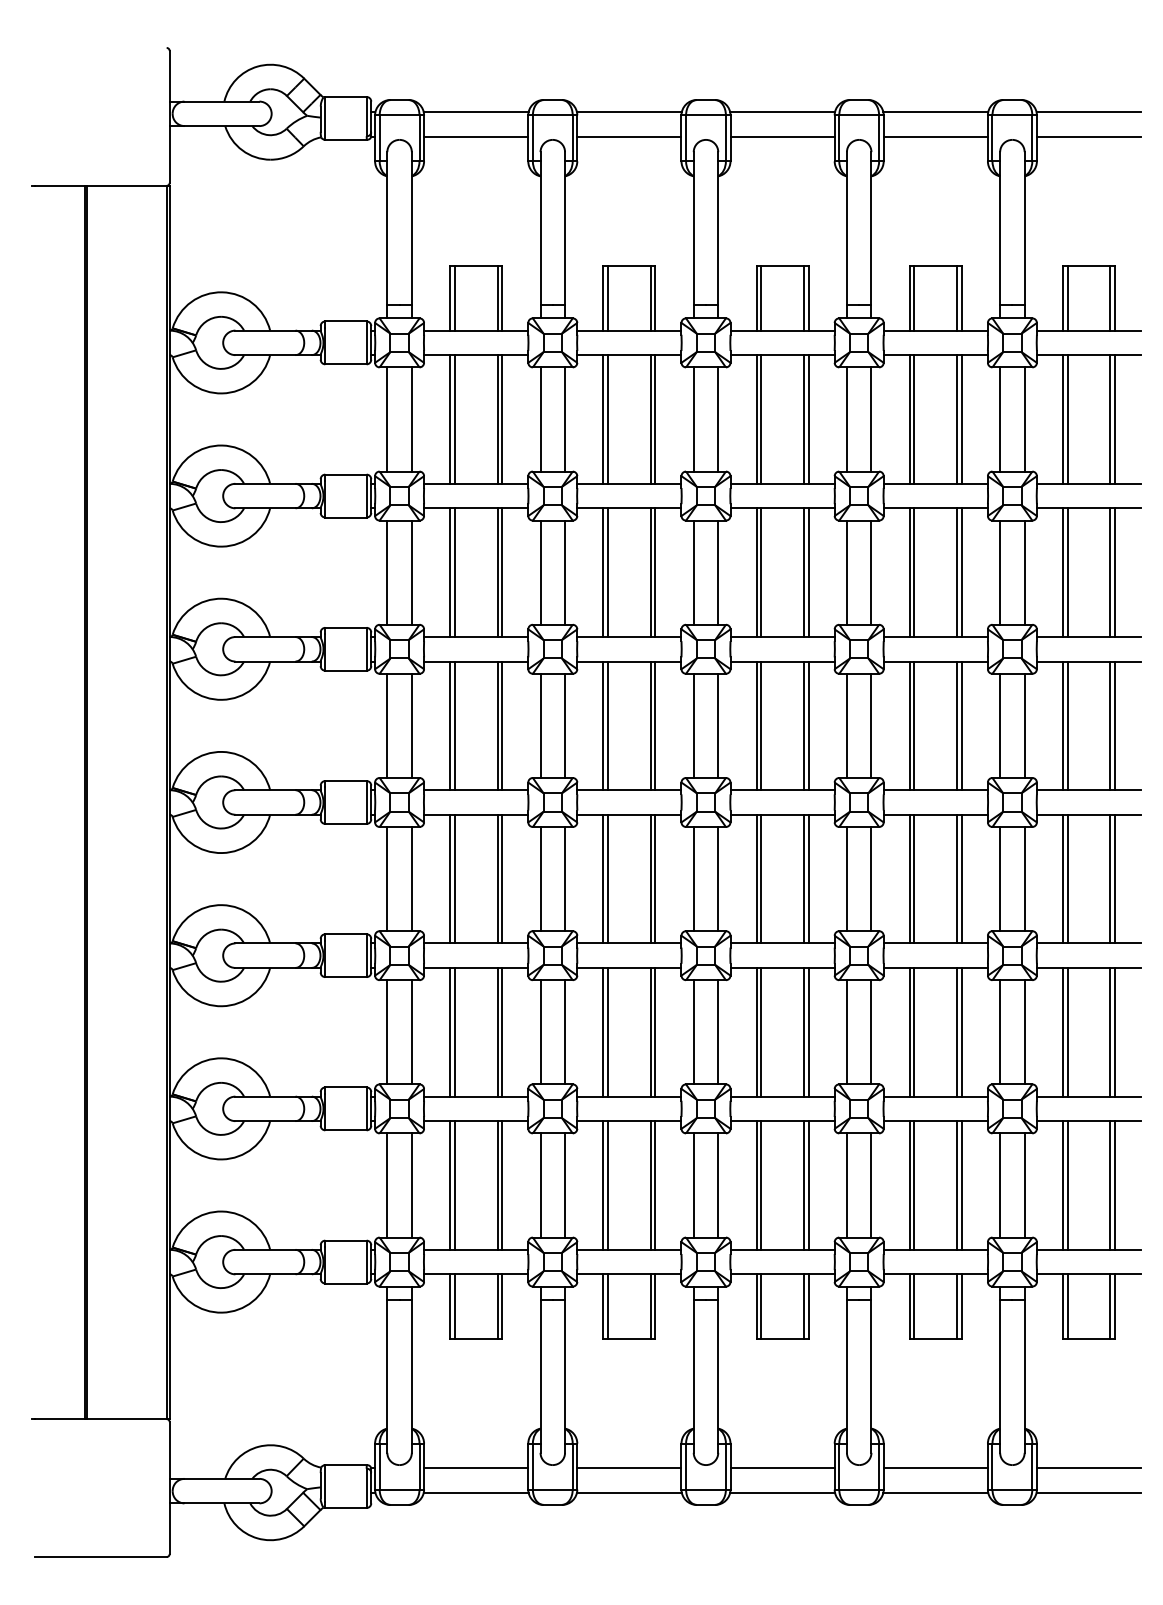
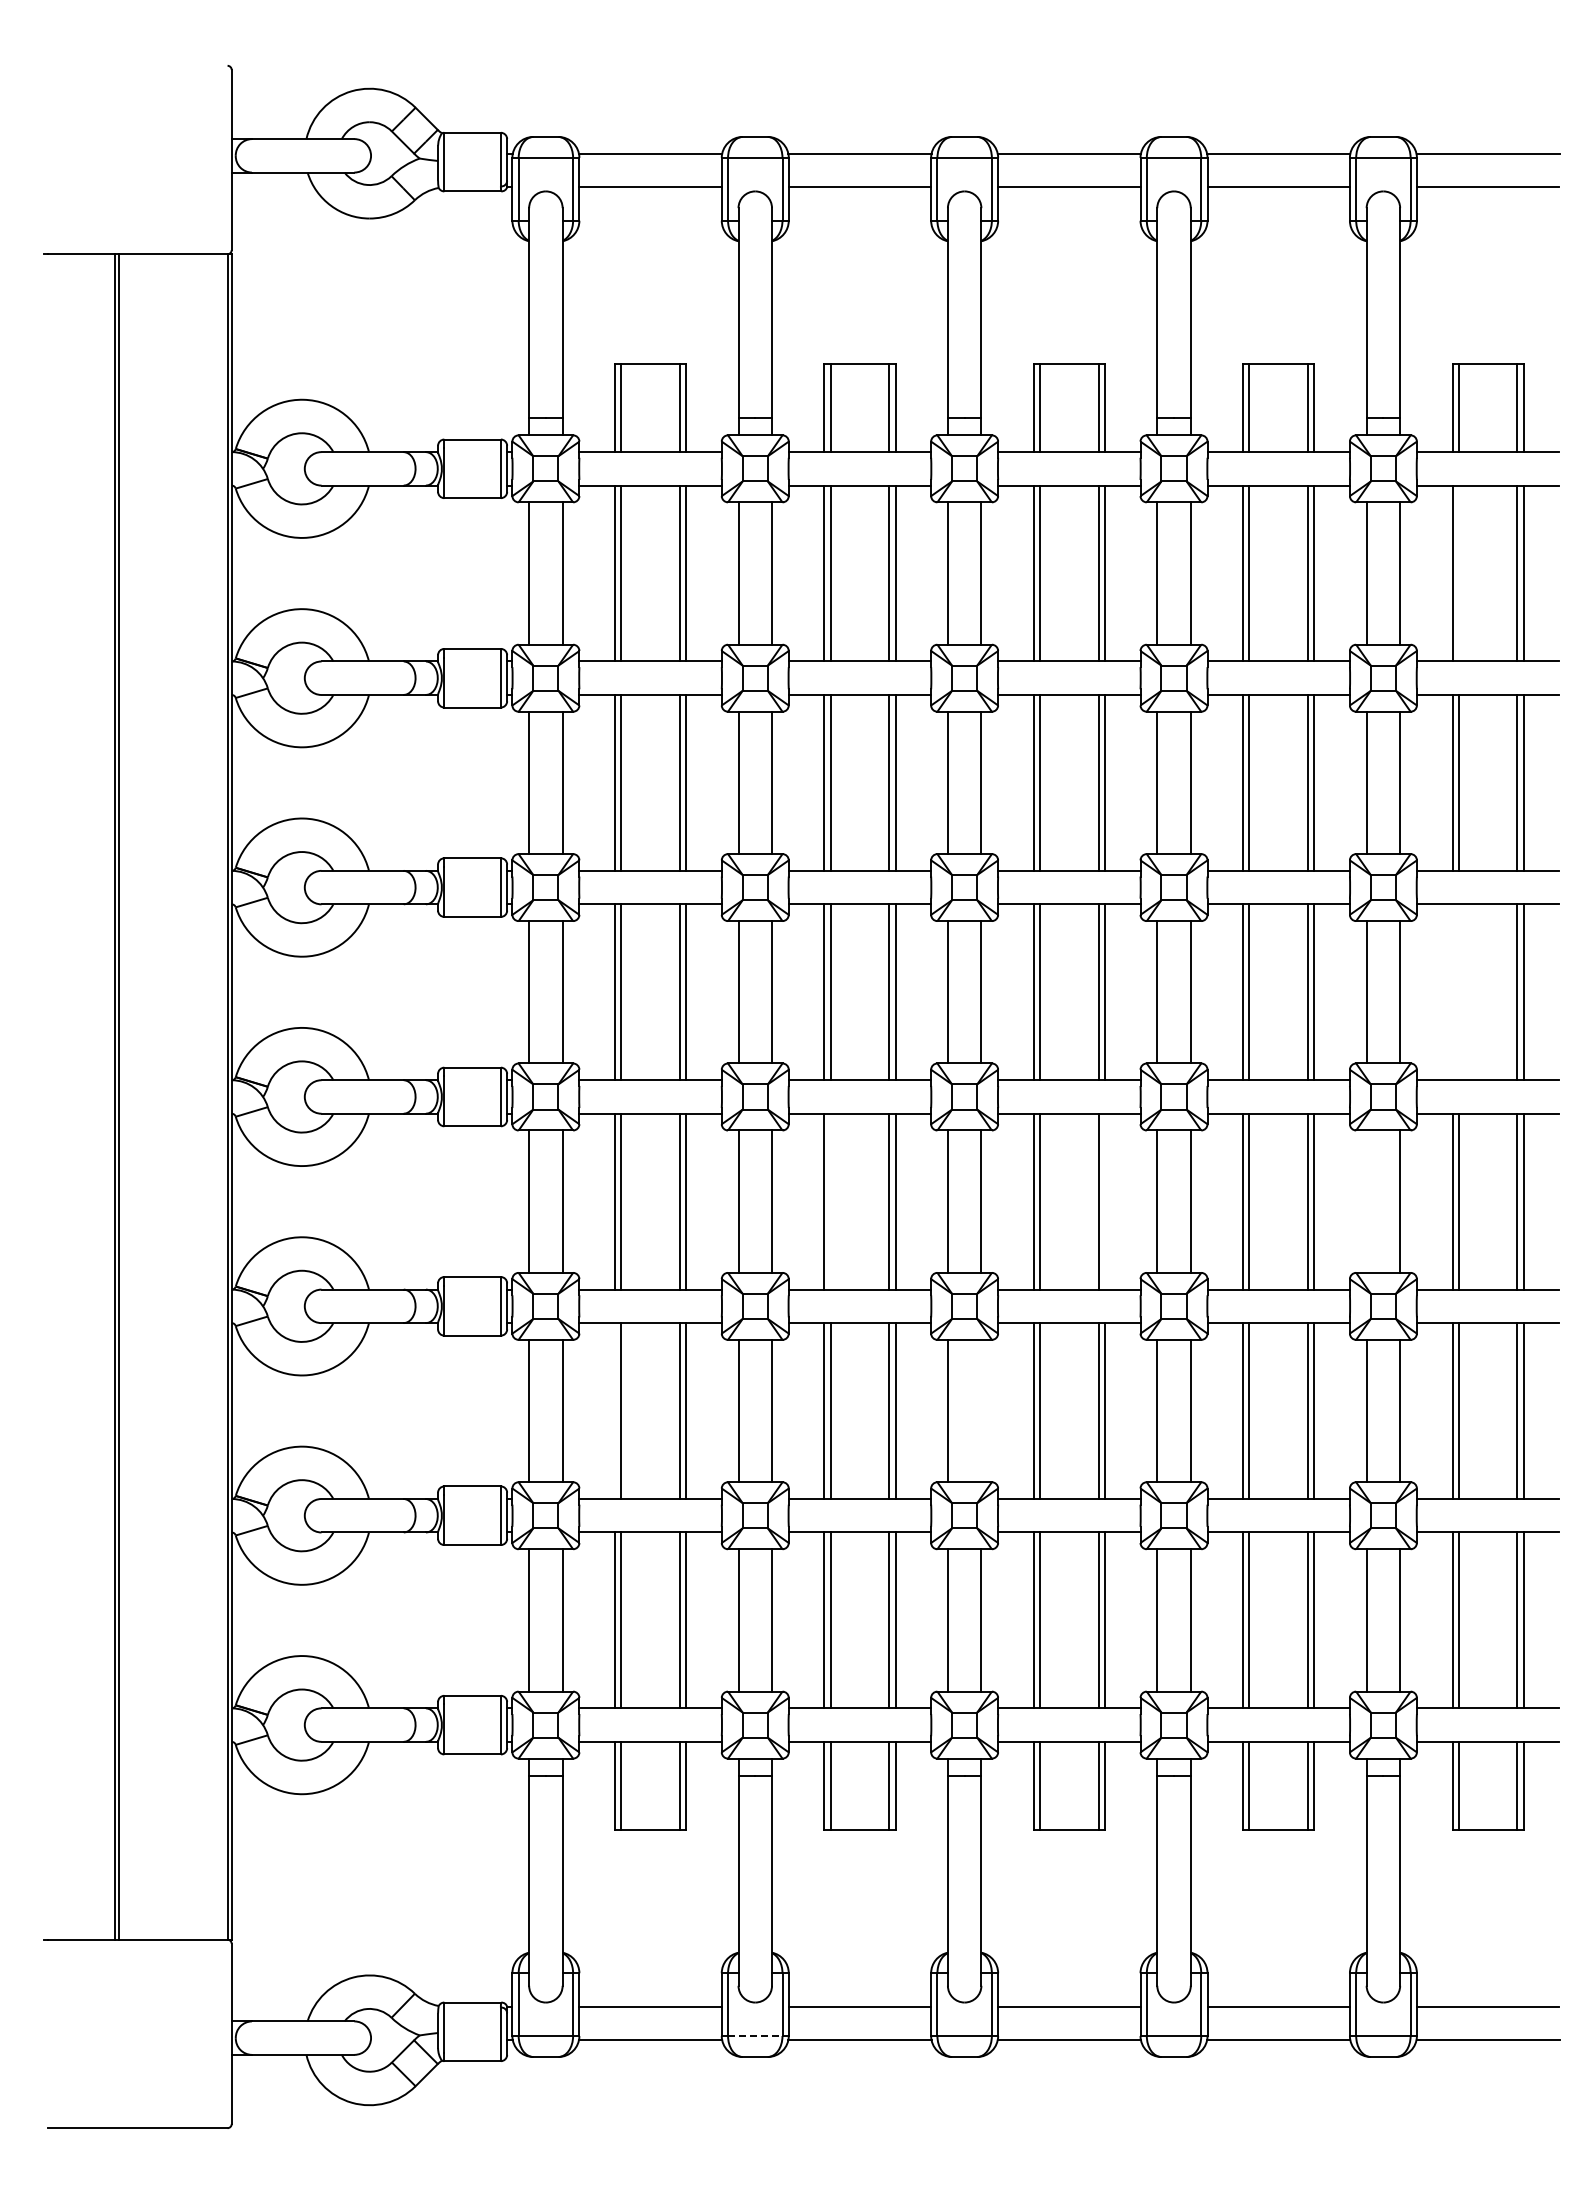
line: (1067, 419) -> (1458, 573), removed
line: (1062, 726) -> (1452, 992), removed
line: (1067, 726) -> (1458, 992), removed
line: (607, 878) -> (830, 1201), removed
line: (808, 878) -> (1104, 1201), removed
line: (1000, 878) -> (1366, 1201), removed
line: (718, 1031) -> (981, 1410), removed
line: (449, 1032) -> (614, 1411), removed
line: (552, 1489) -> (755, 2036), solid -> dashed

